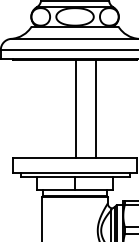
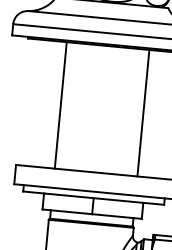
line: (76, 108) -> (61, 105), moved
line: (95, 108) -> (142, 112), moved

